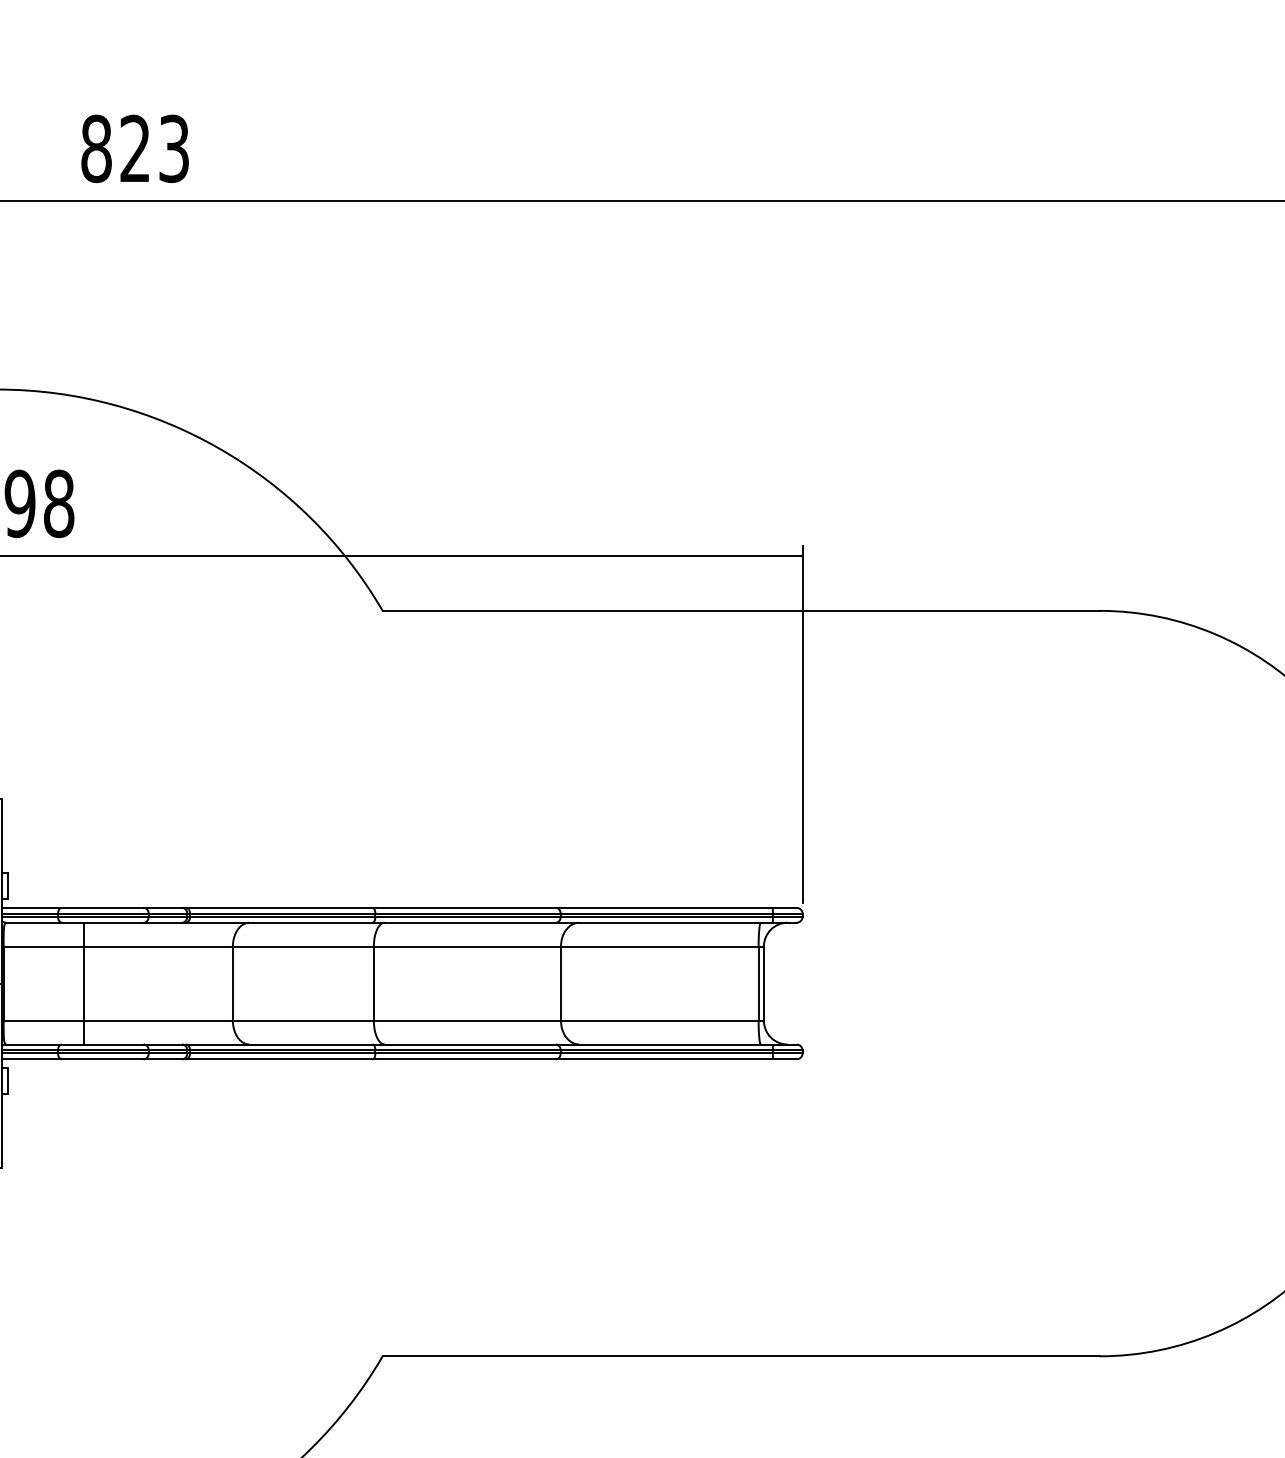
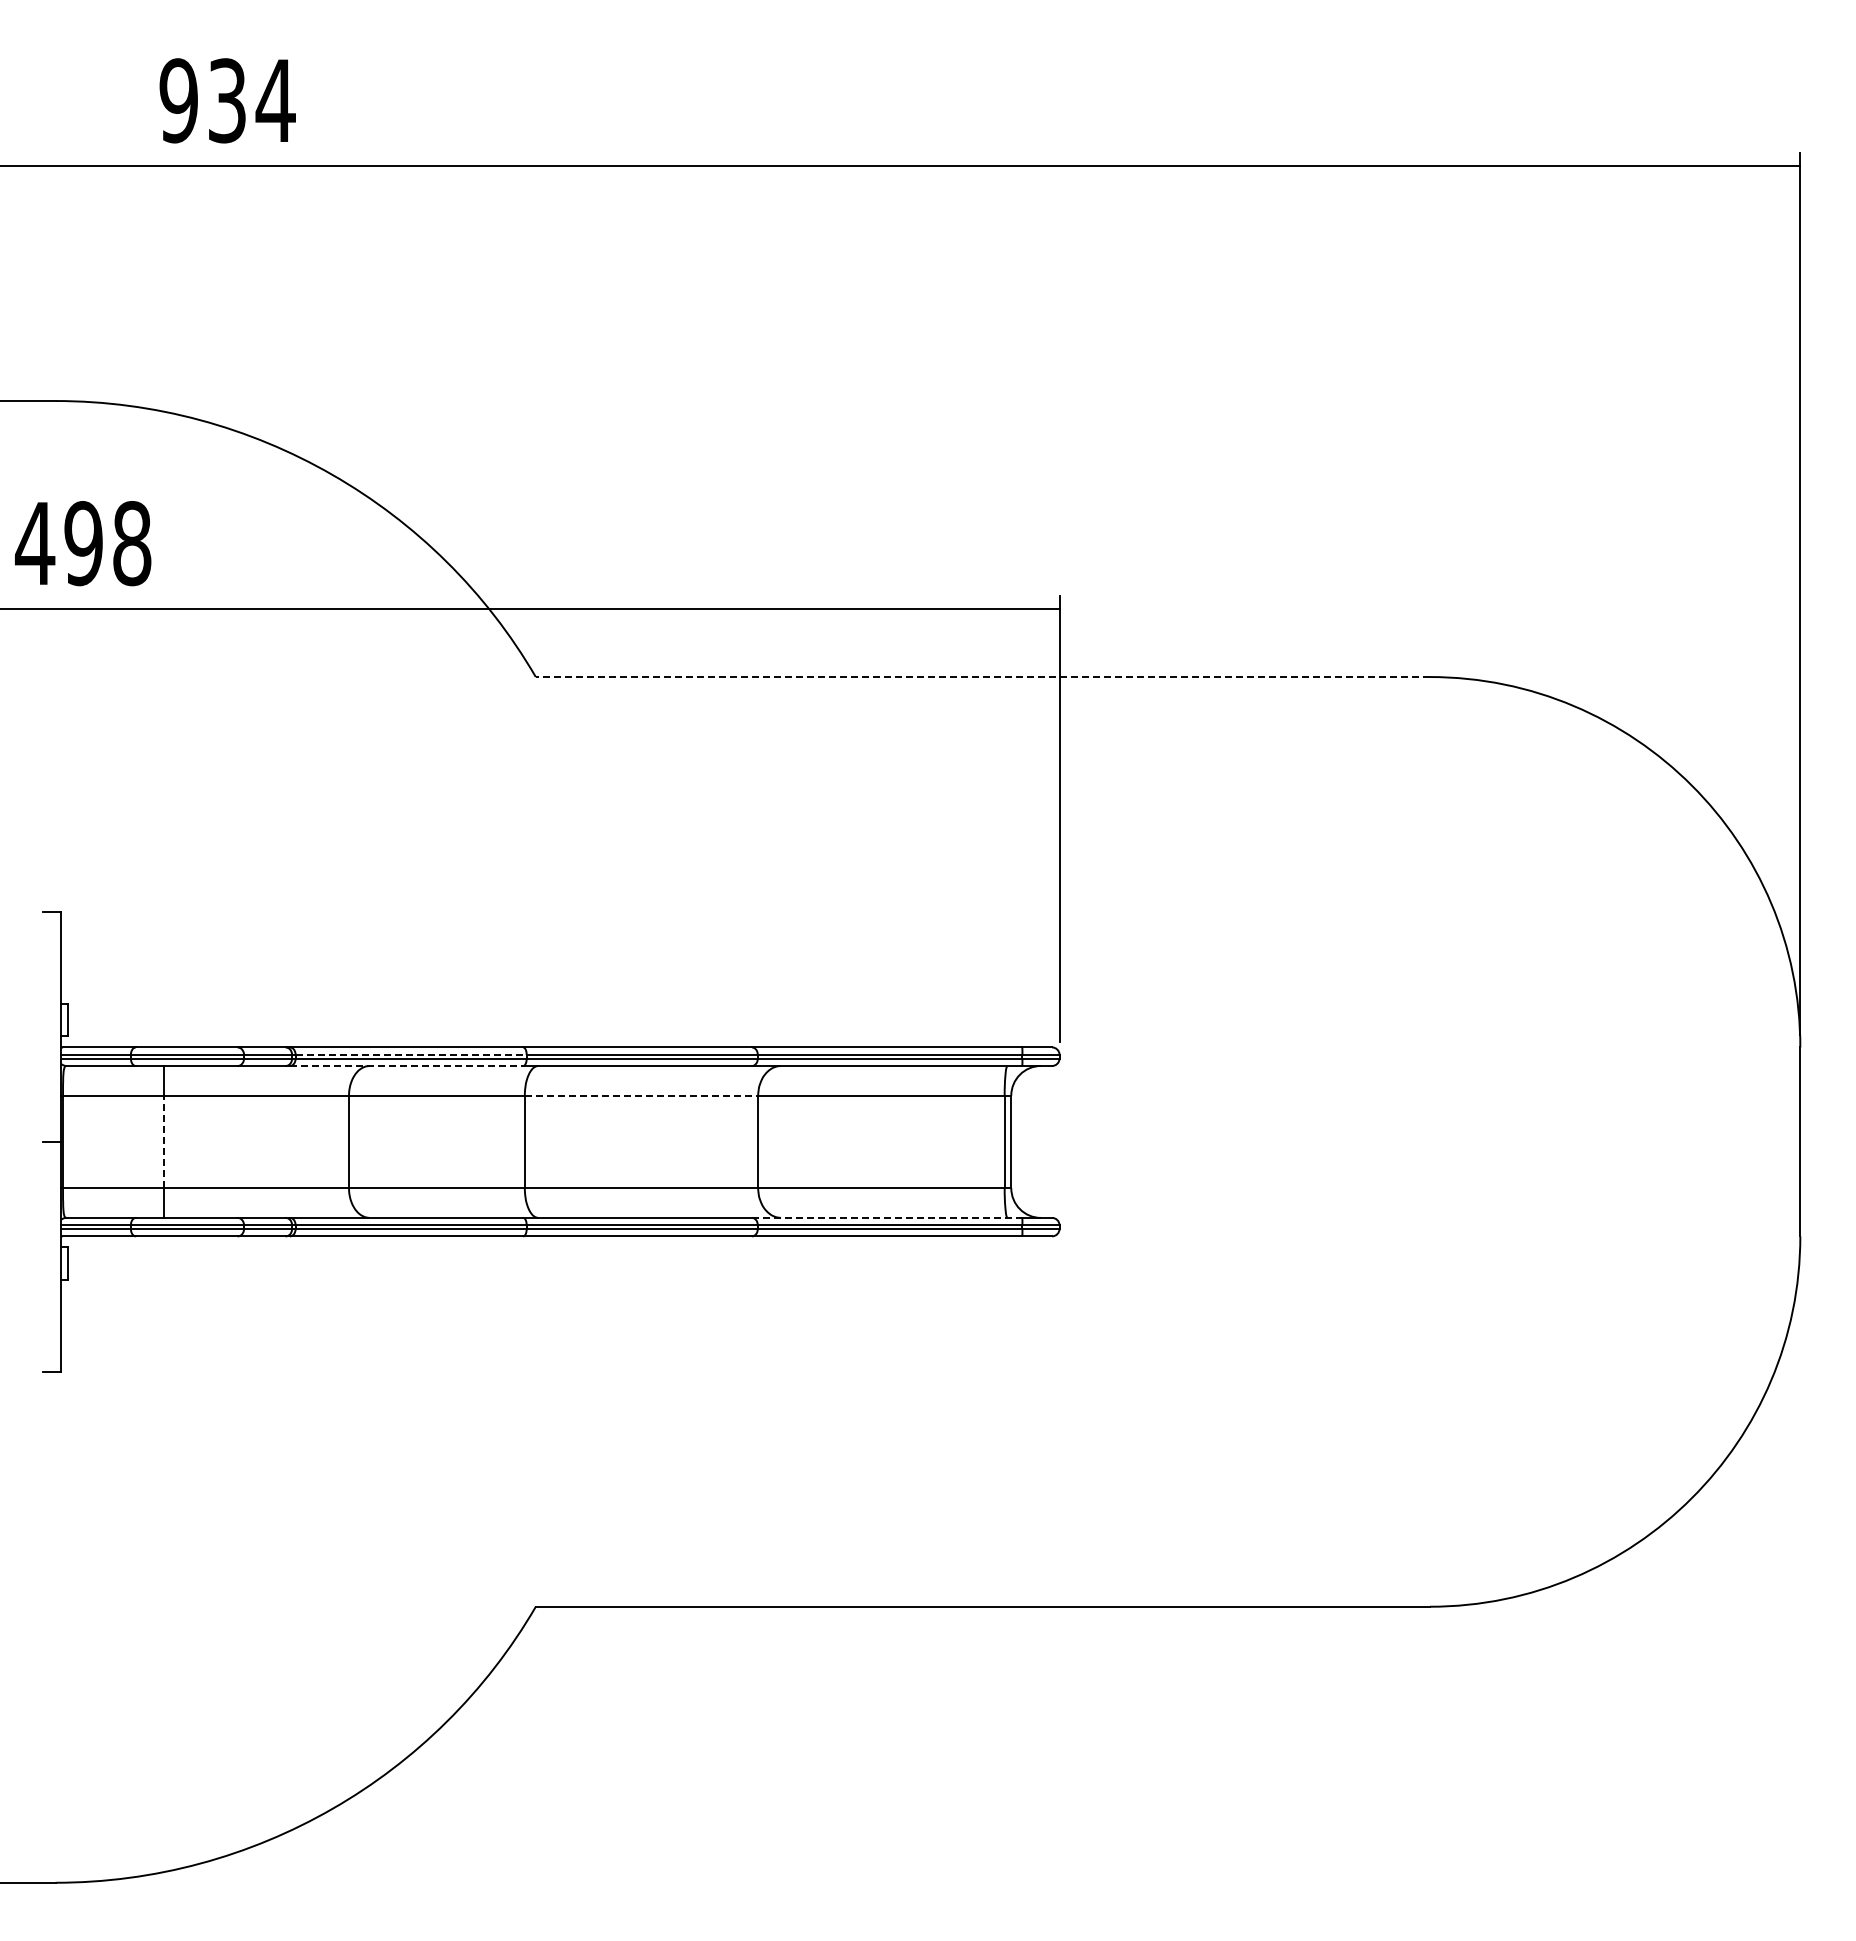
text: (135, 148) -> (227, 100), 823 -> 934
line: (740, 611) -> (982, 677), solid -> dashed
line: (283, 913) -> (411, 1054), solid -> dashed
line: (279, 922) -> (406, 1065), solid -> dashed
line: (467, 946) -> (641, 1095), solid -> dashed
line: (84, 983) -> (163, 1141), solid -> dashed
line: (664, 1044) -> (887, 1217), solid -> dashed

